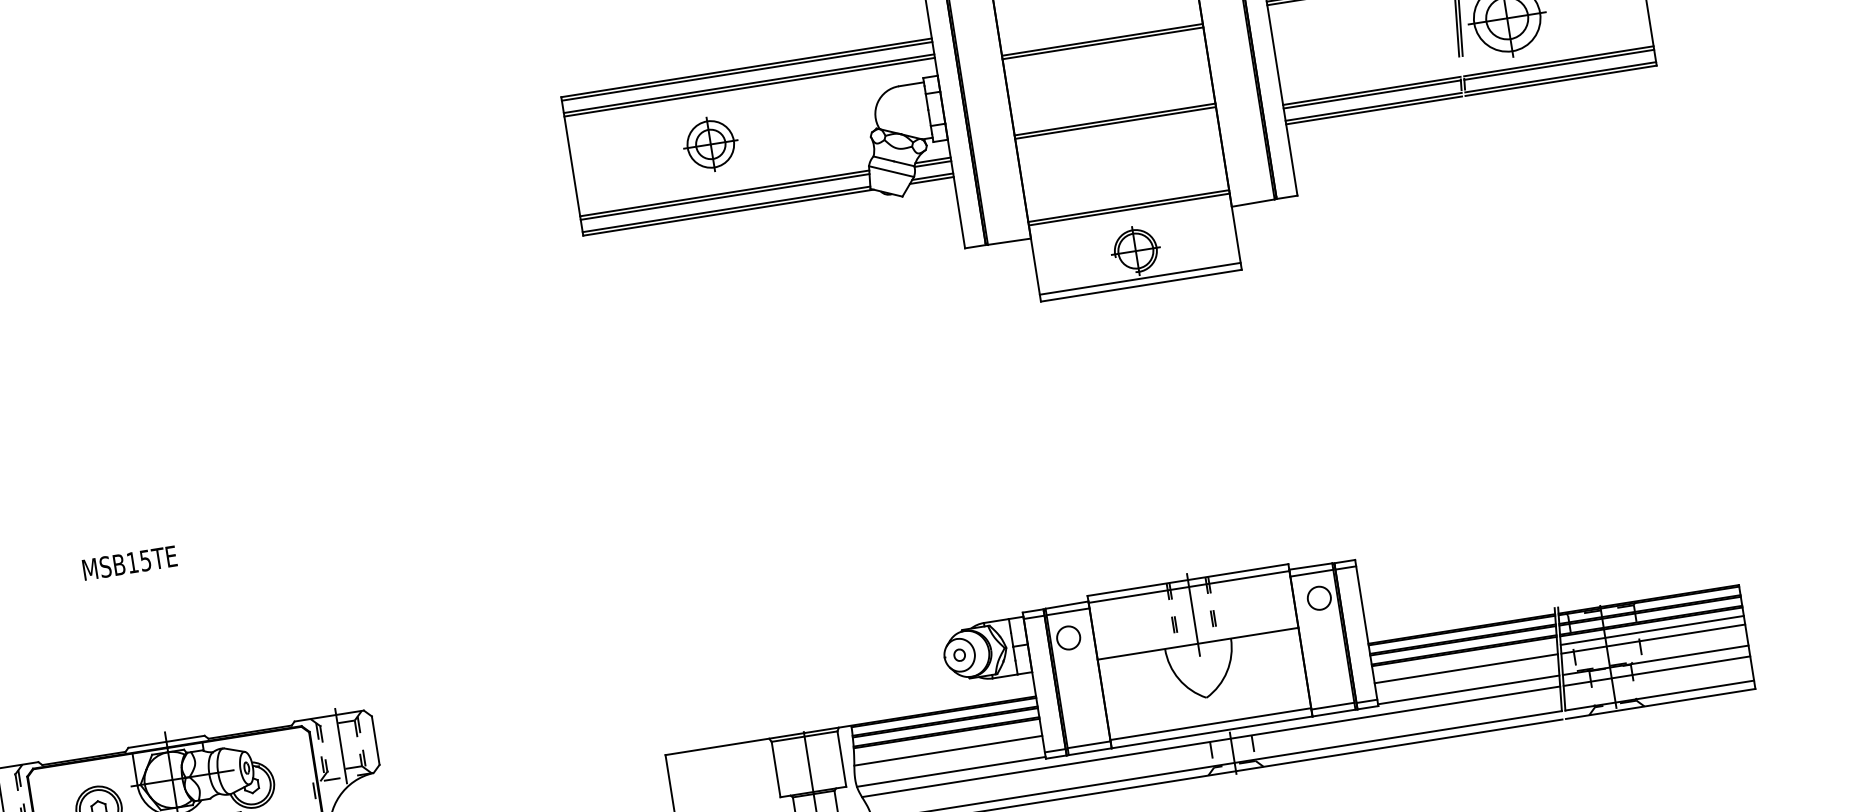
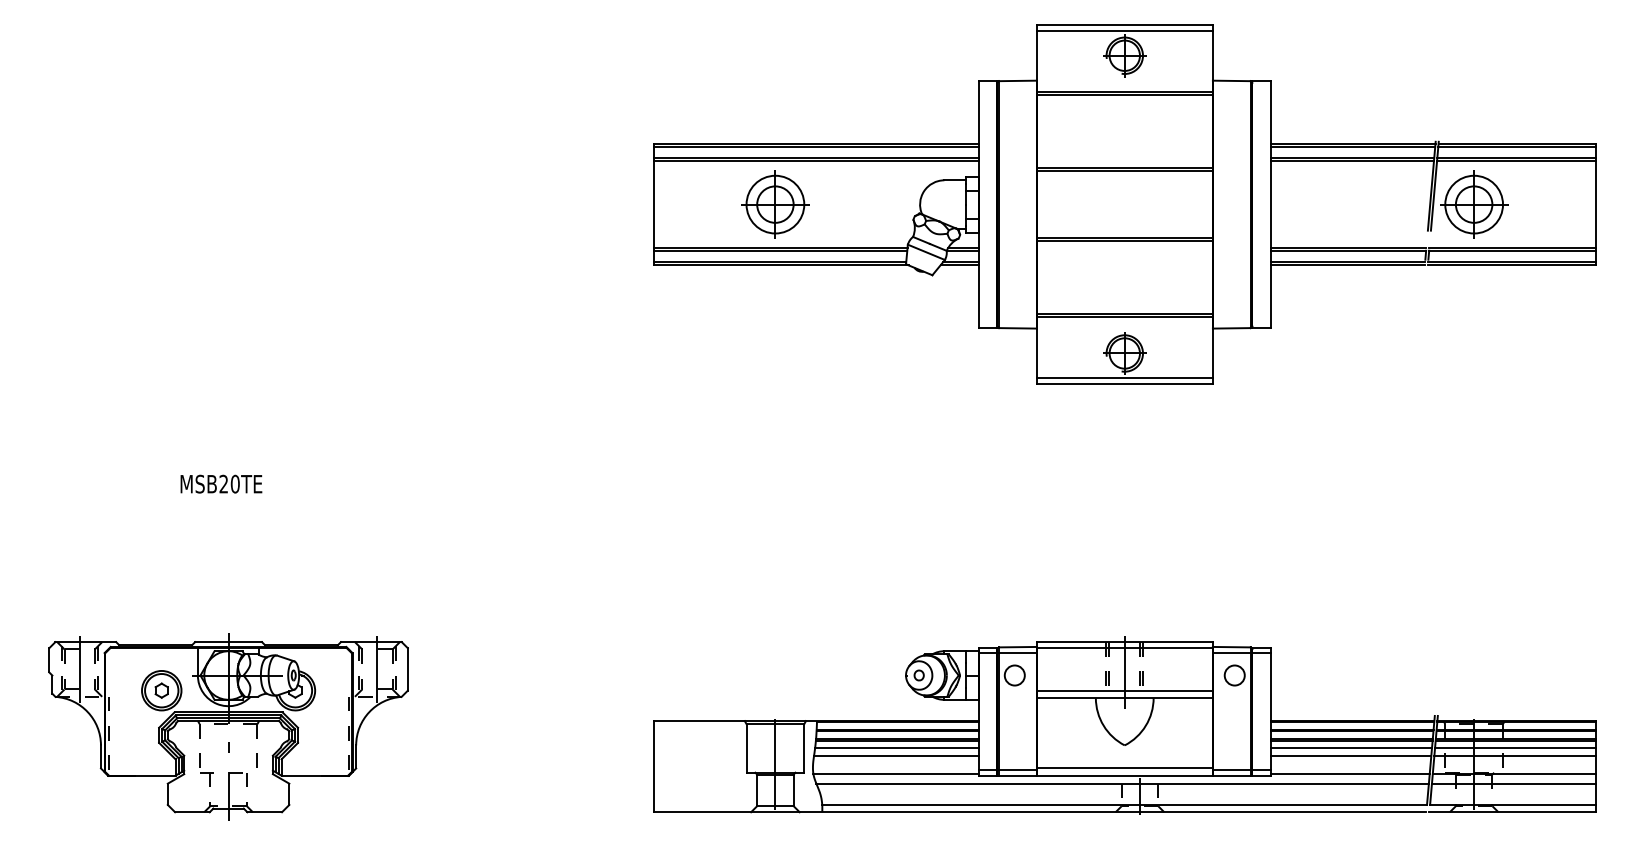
part: (710, 144) -> (775, 204), size x1.43
text: (138, 560) -> (229, 483), MSB15TE -> MSB20TE
line: (1196, 635) -> (1124, 690), added
line: (1464, 660) -> (1350, 748), added
line: (946, 742) -> (896, 748), added

